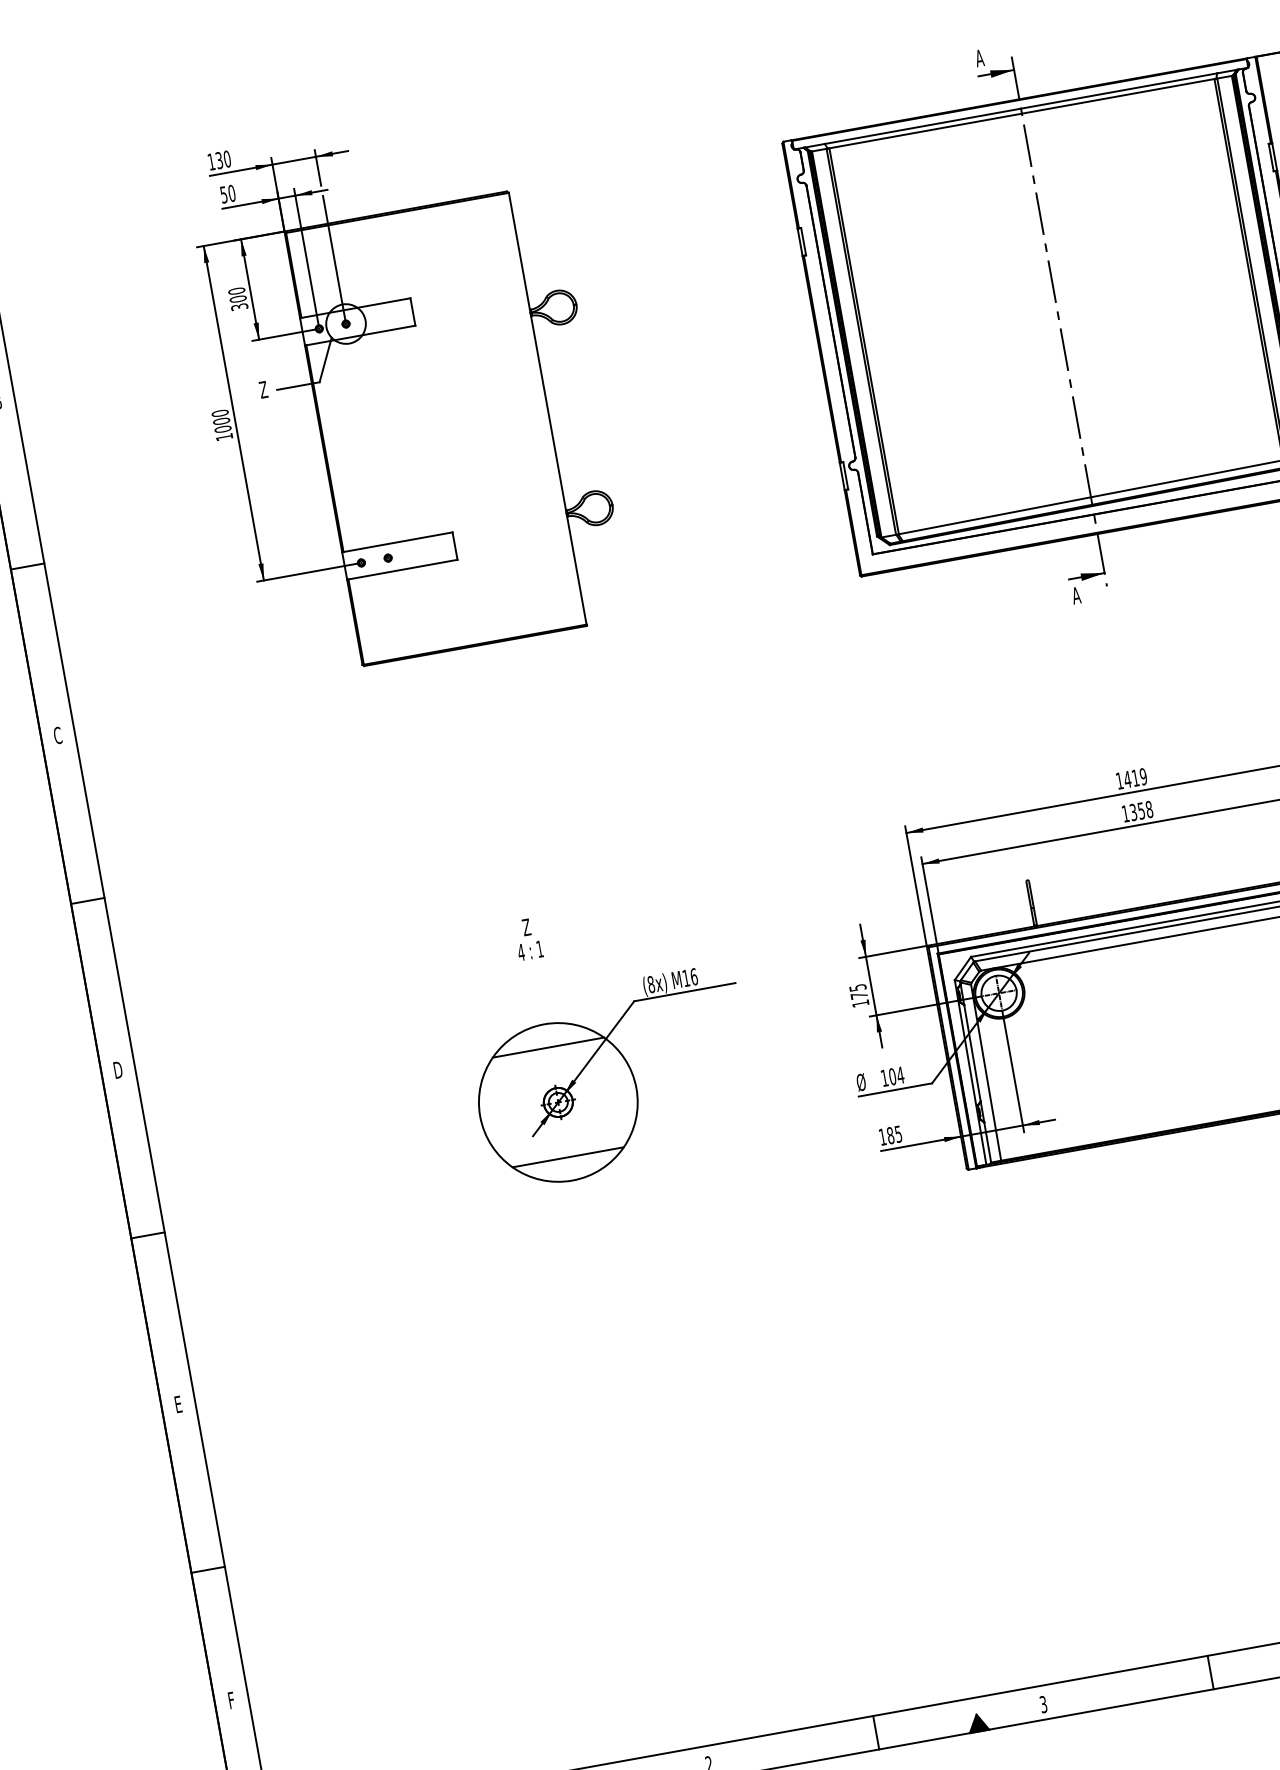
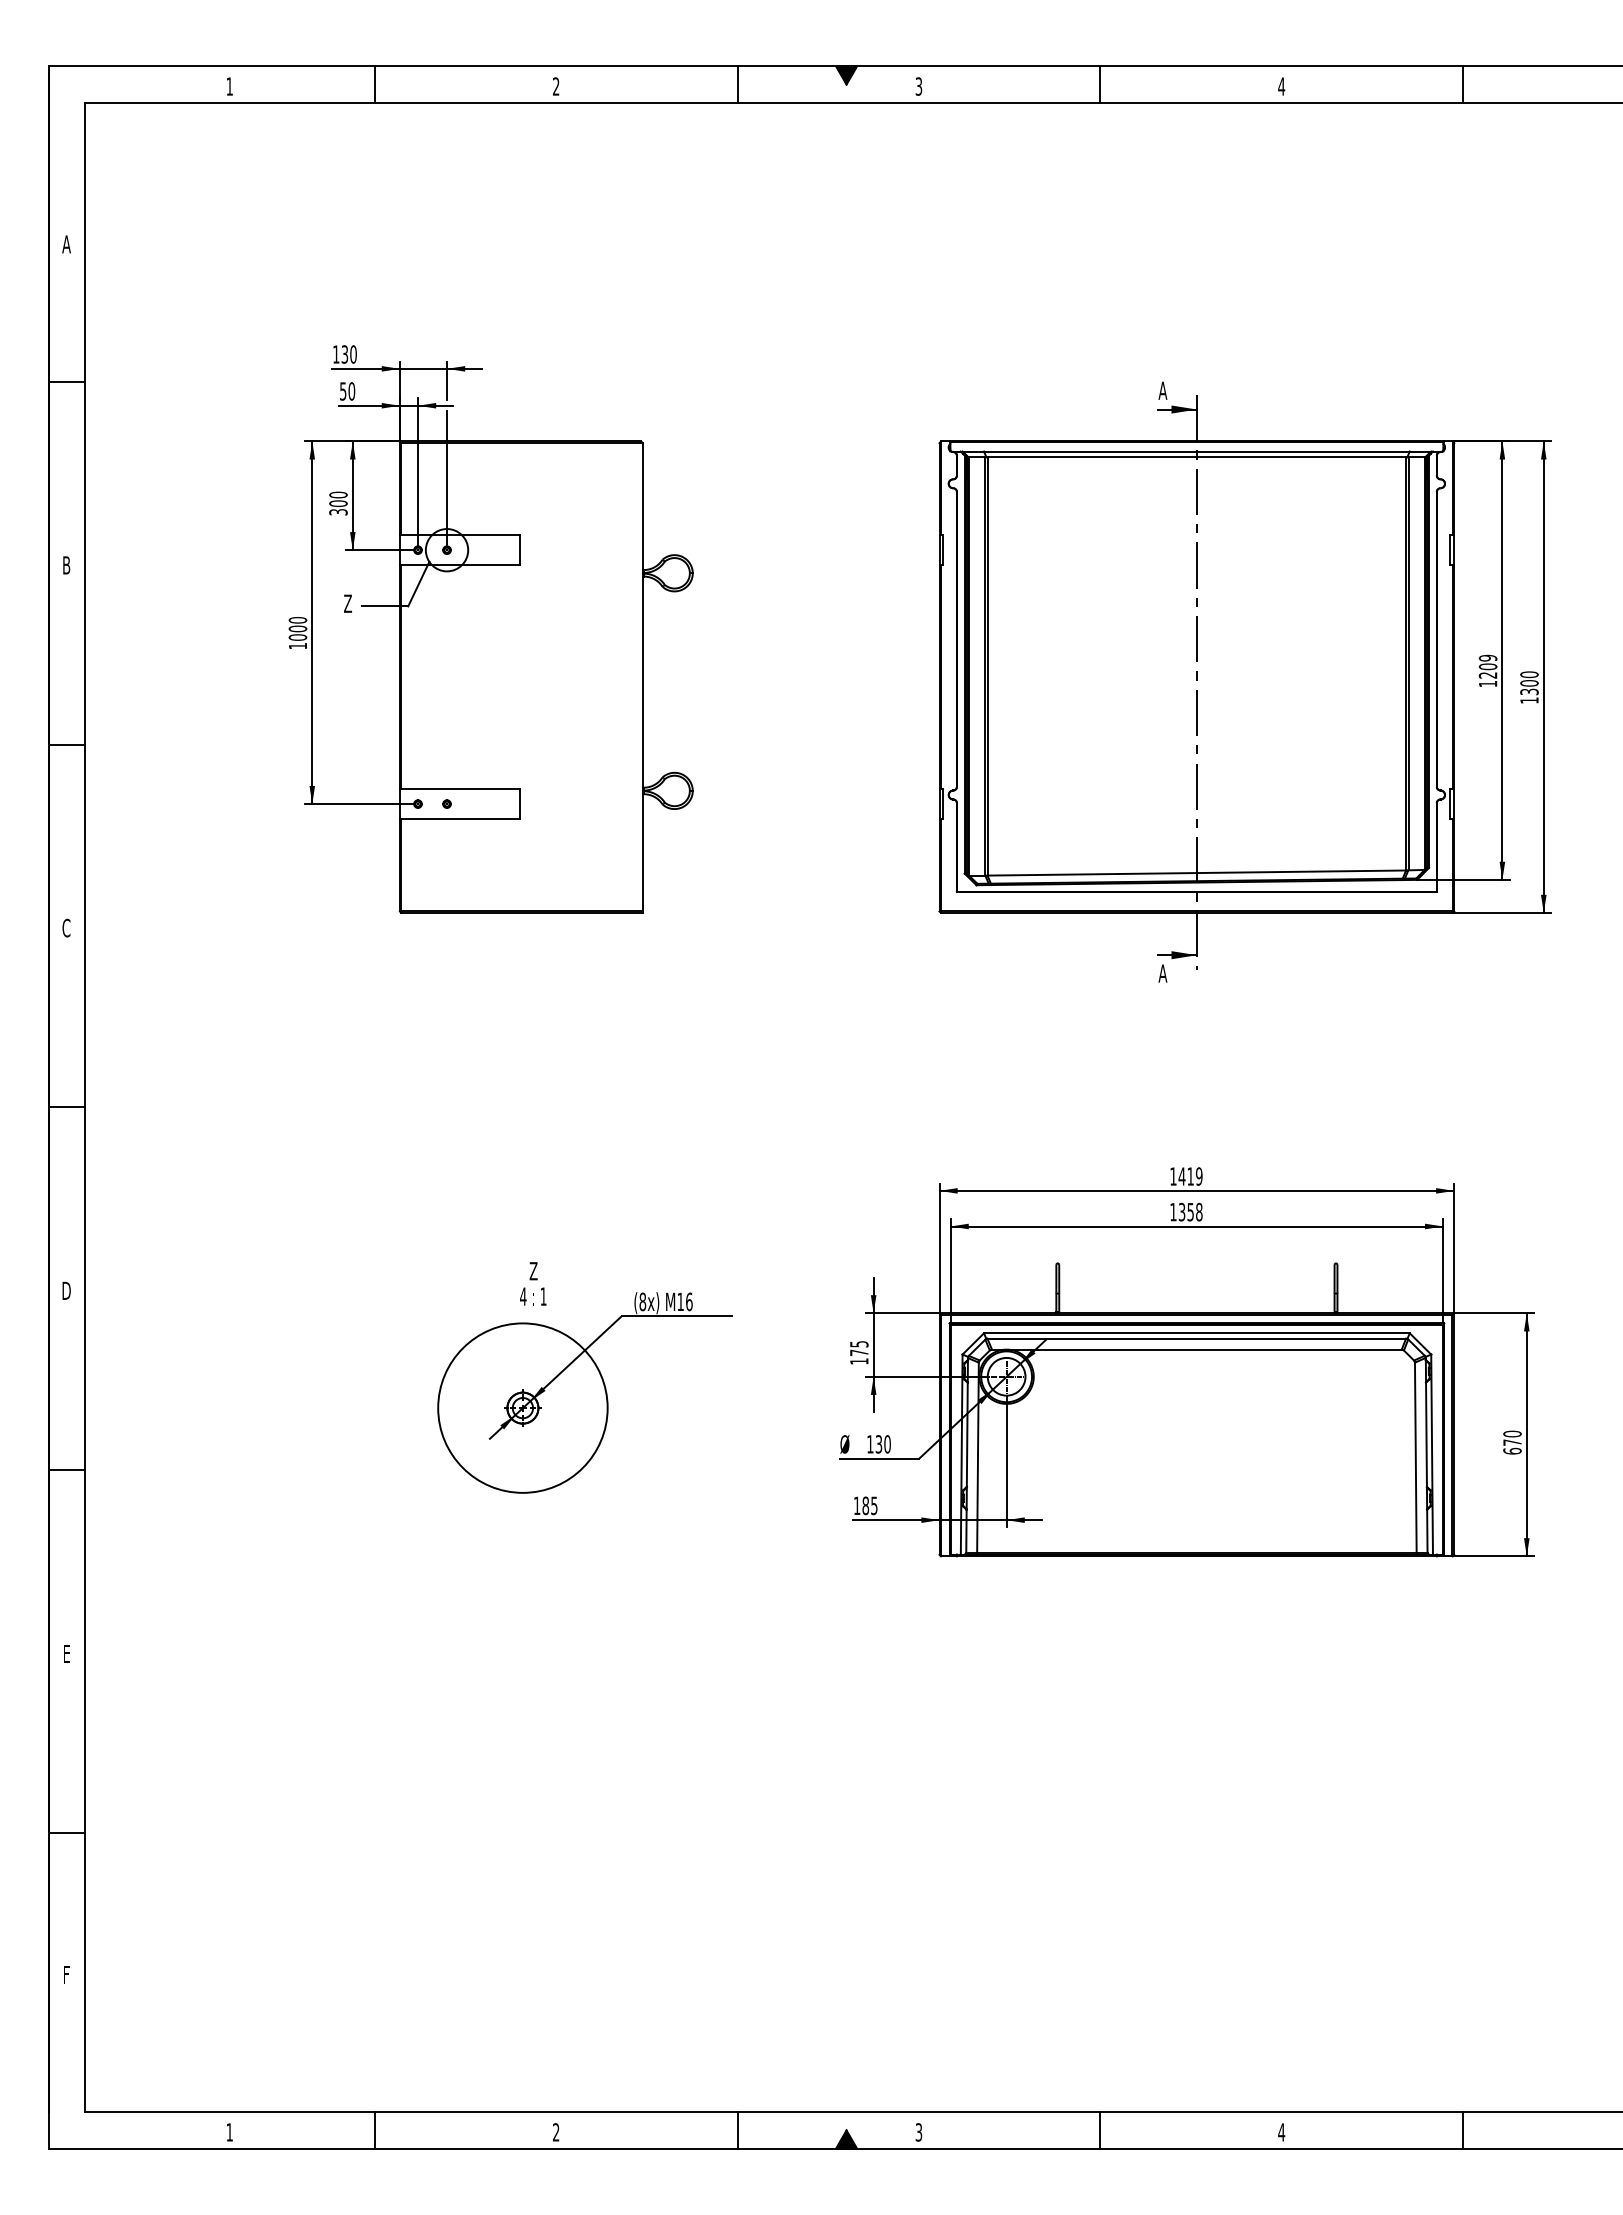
text: (528, 938) -> (533, 1283), moved
line: (548, 1047) -> (522, 1348), removed
text: (896, 1076) -> (883, 1444), 104 -> 130
line: (567, 1157) -> (522, 1467), removed

